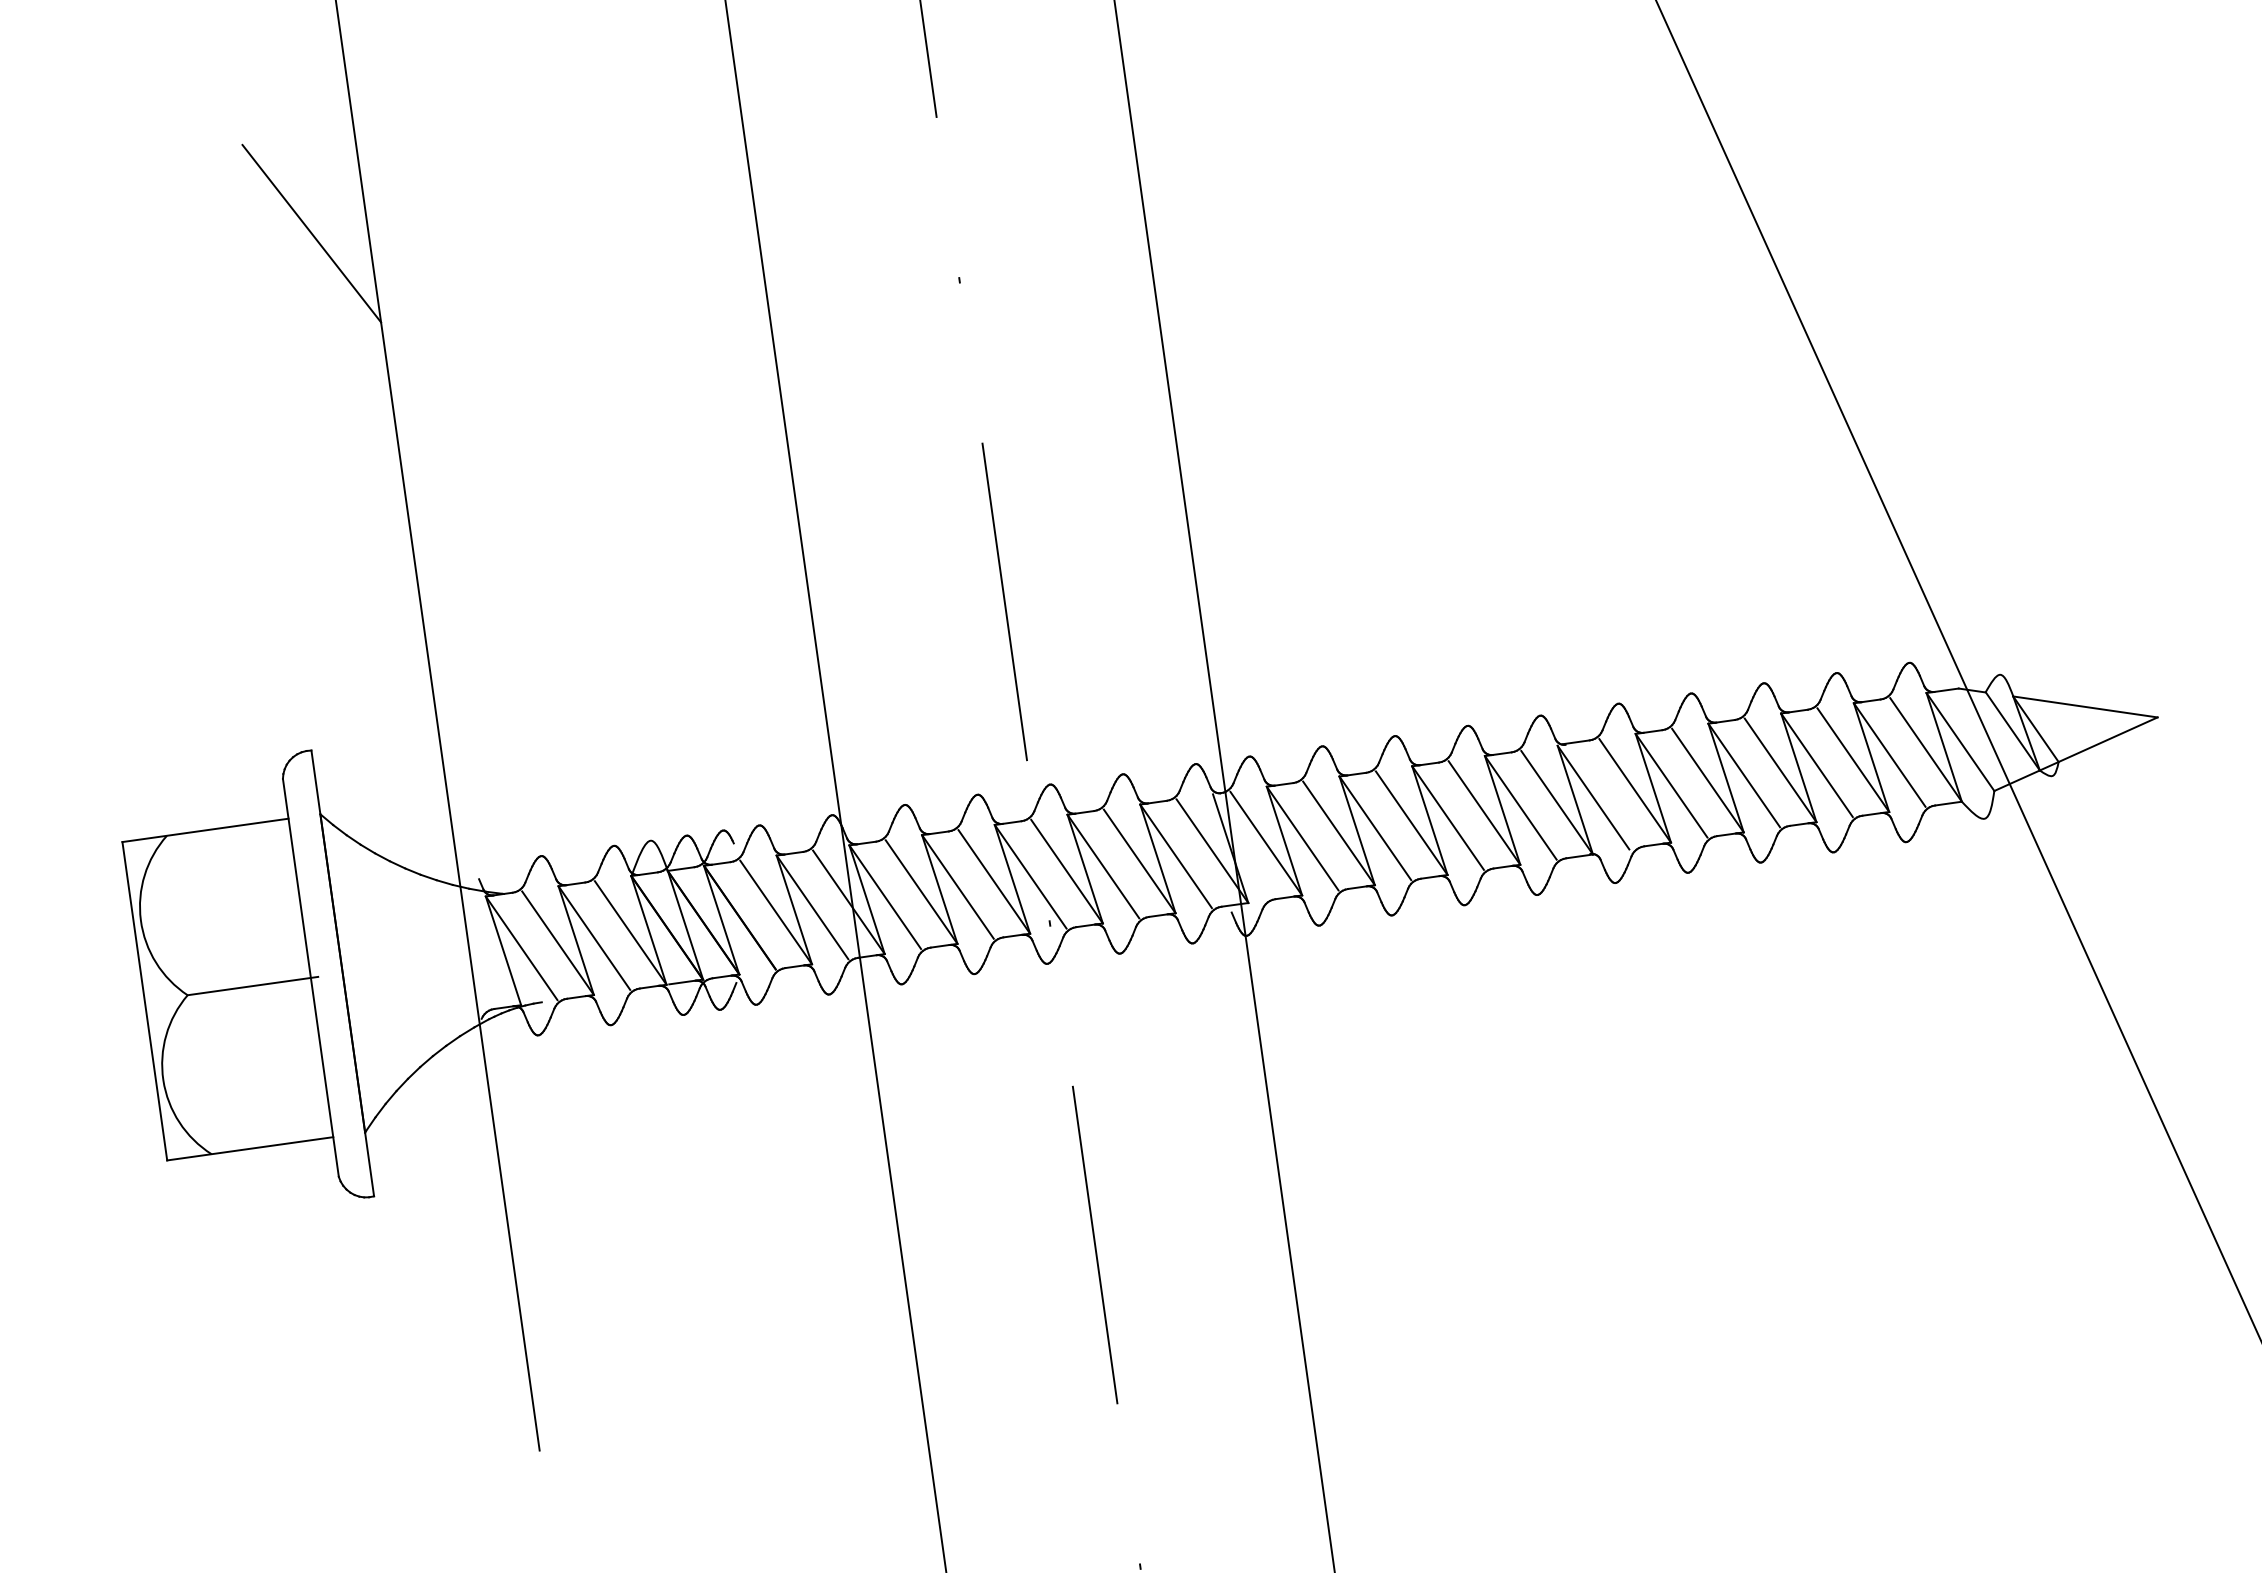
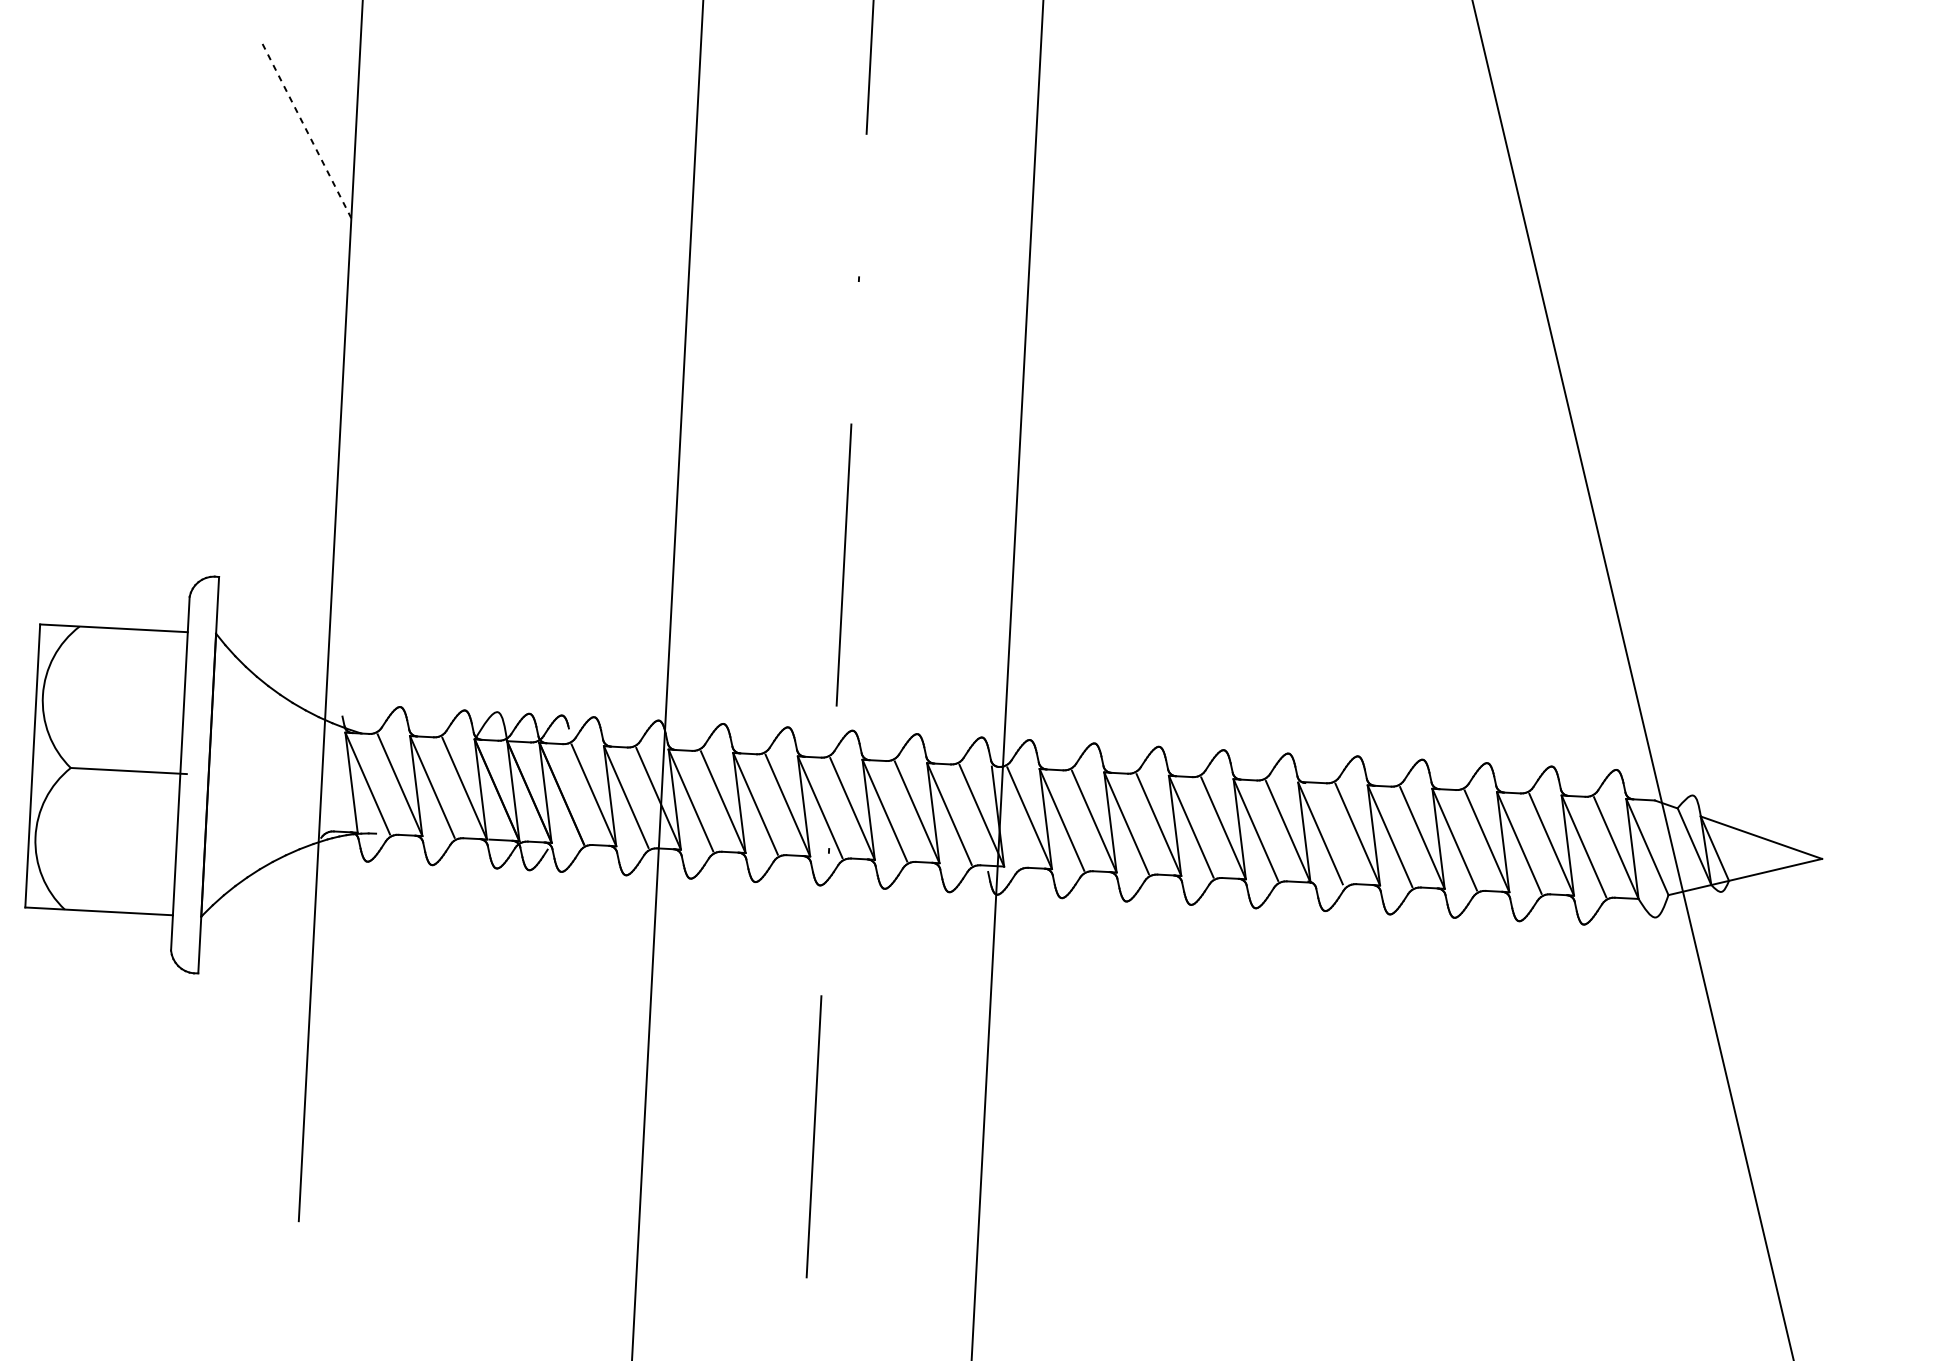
line: (311, 233) -> (306, 129), solid -> dashed

